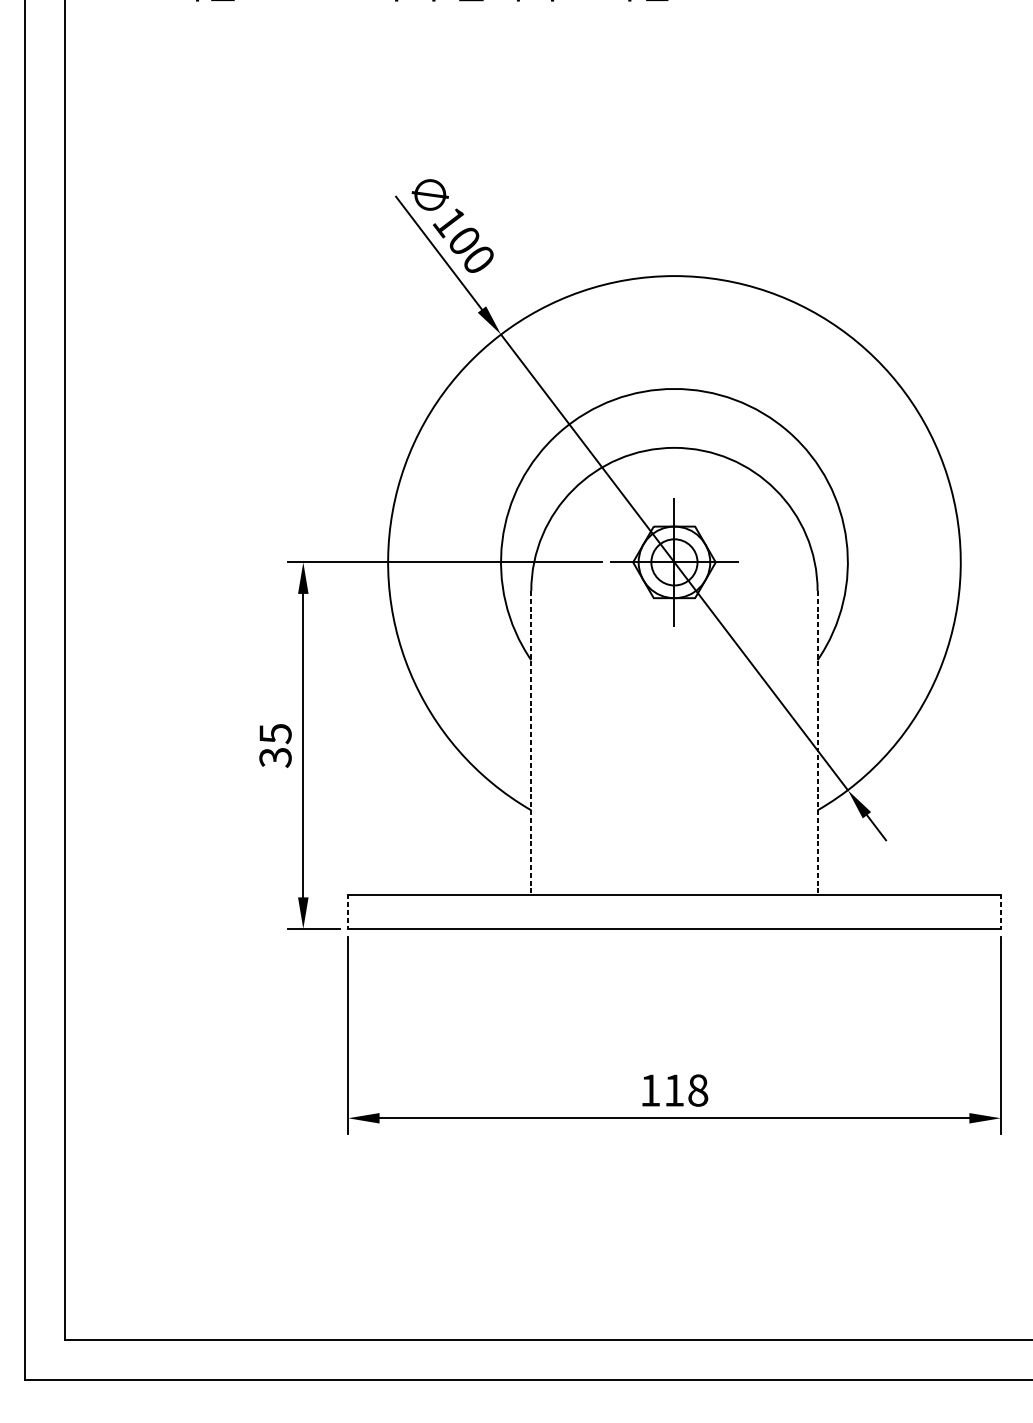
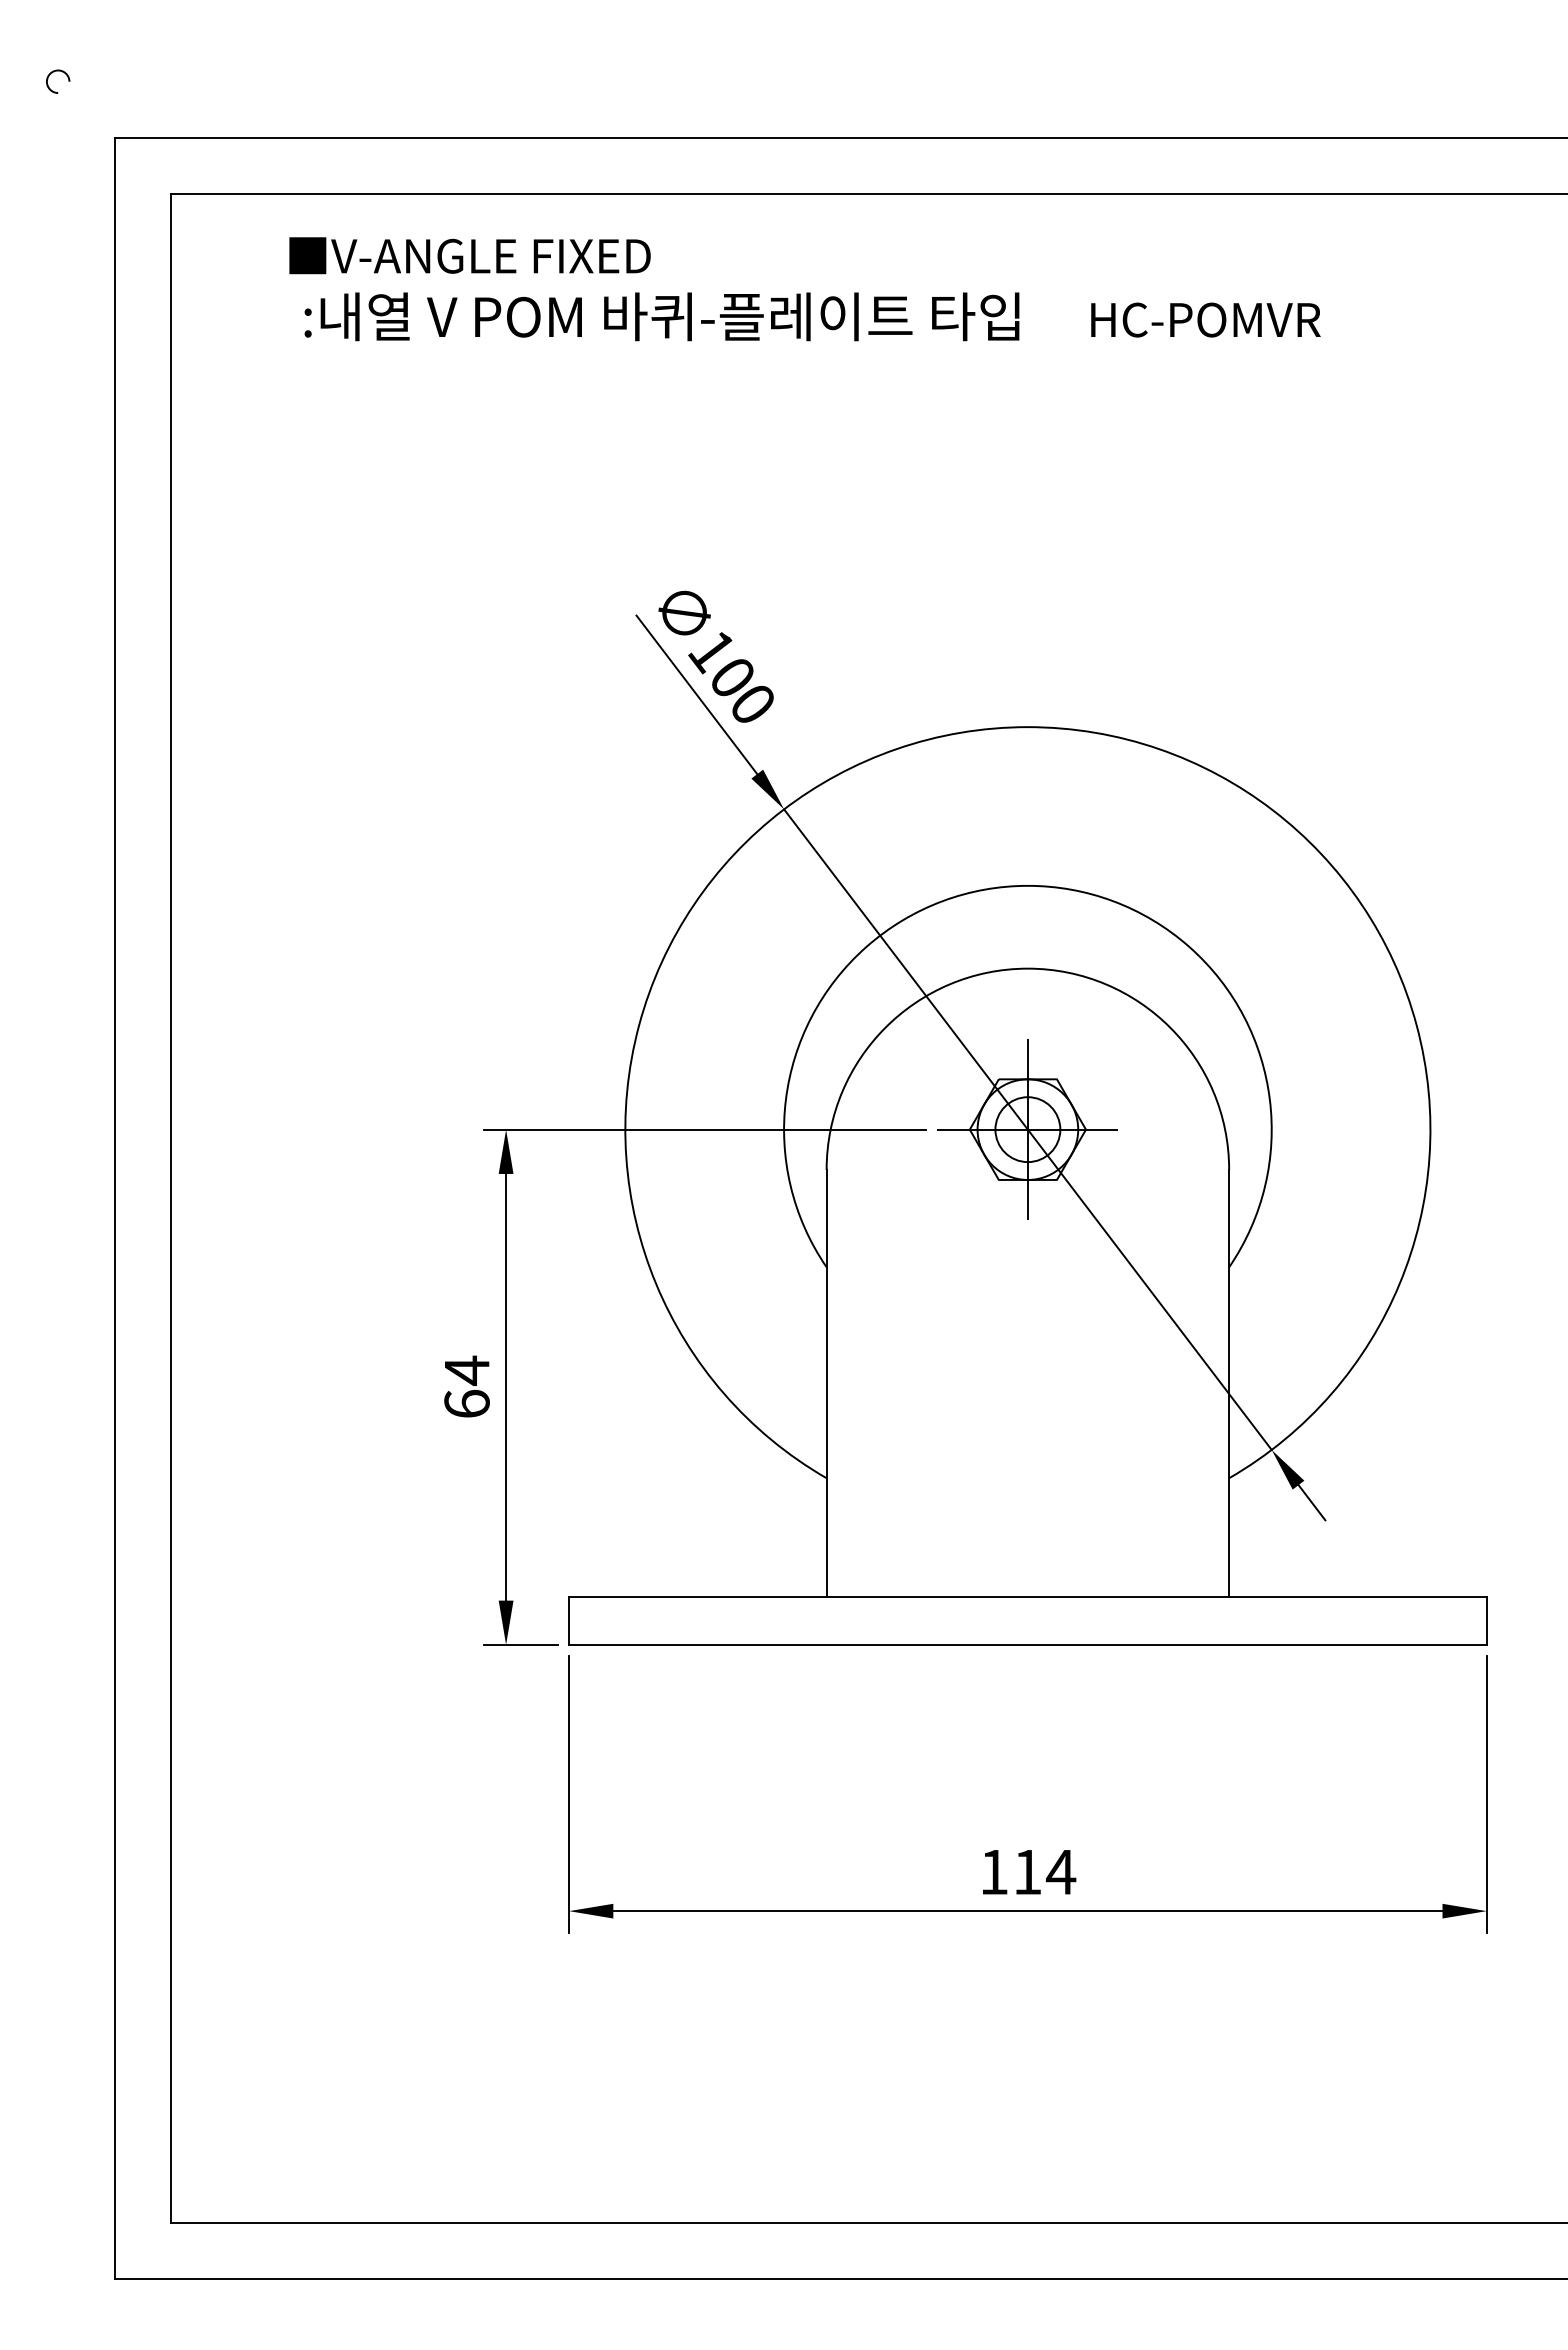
line: (531, 742) -> (826, 1383), dashed -> solid
line: (817, 742) -> (1229, 1383), dashed -> solid
text: (275, 745) -> (466, 1386), 35 -> 64
line: (348, 912) -> (569, 1621), dashed -> solid
line: (1000, 912) -> (1486, 1621), dashed -> solid
text: (698, 1090) -> (1061, 1872), 118 -> 114

